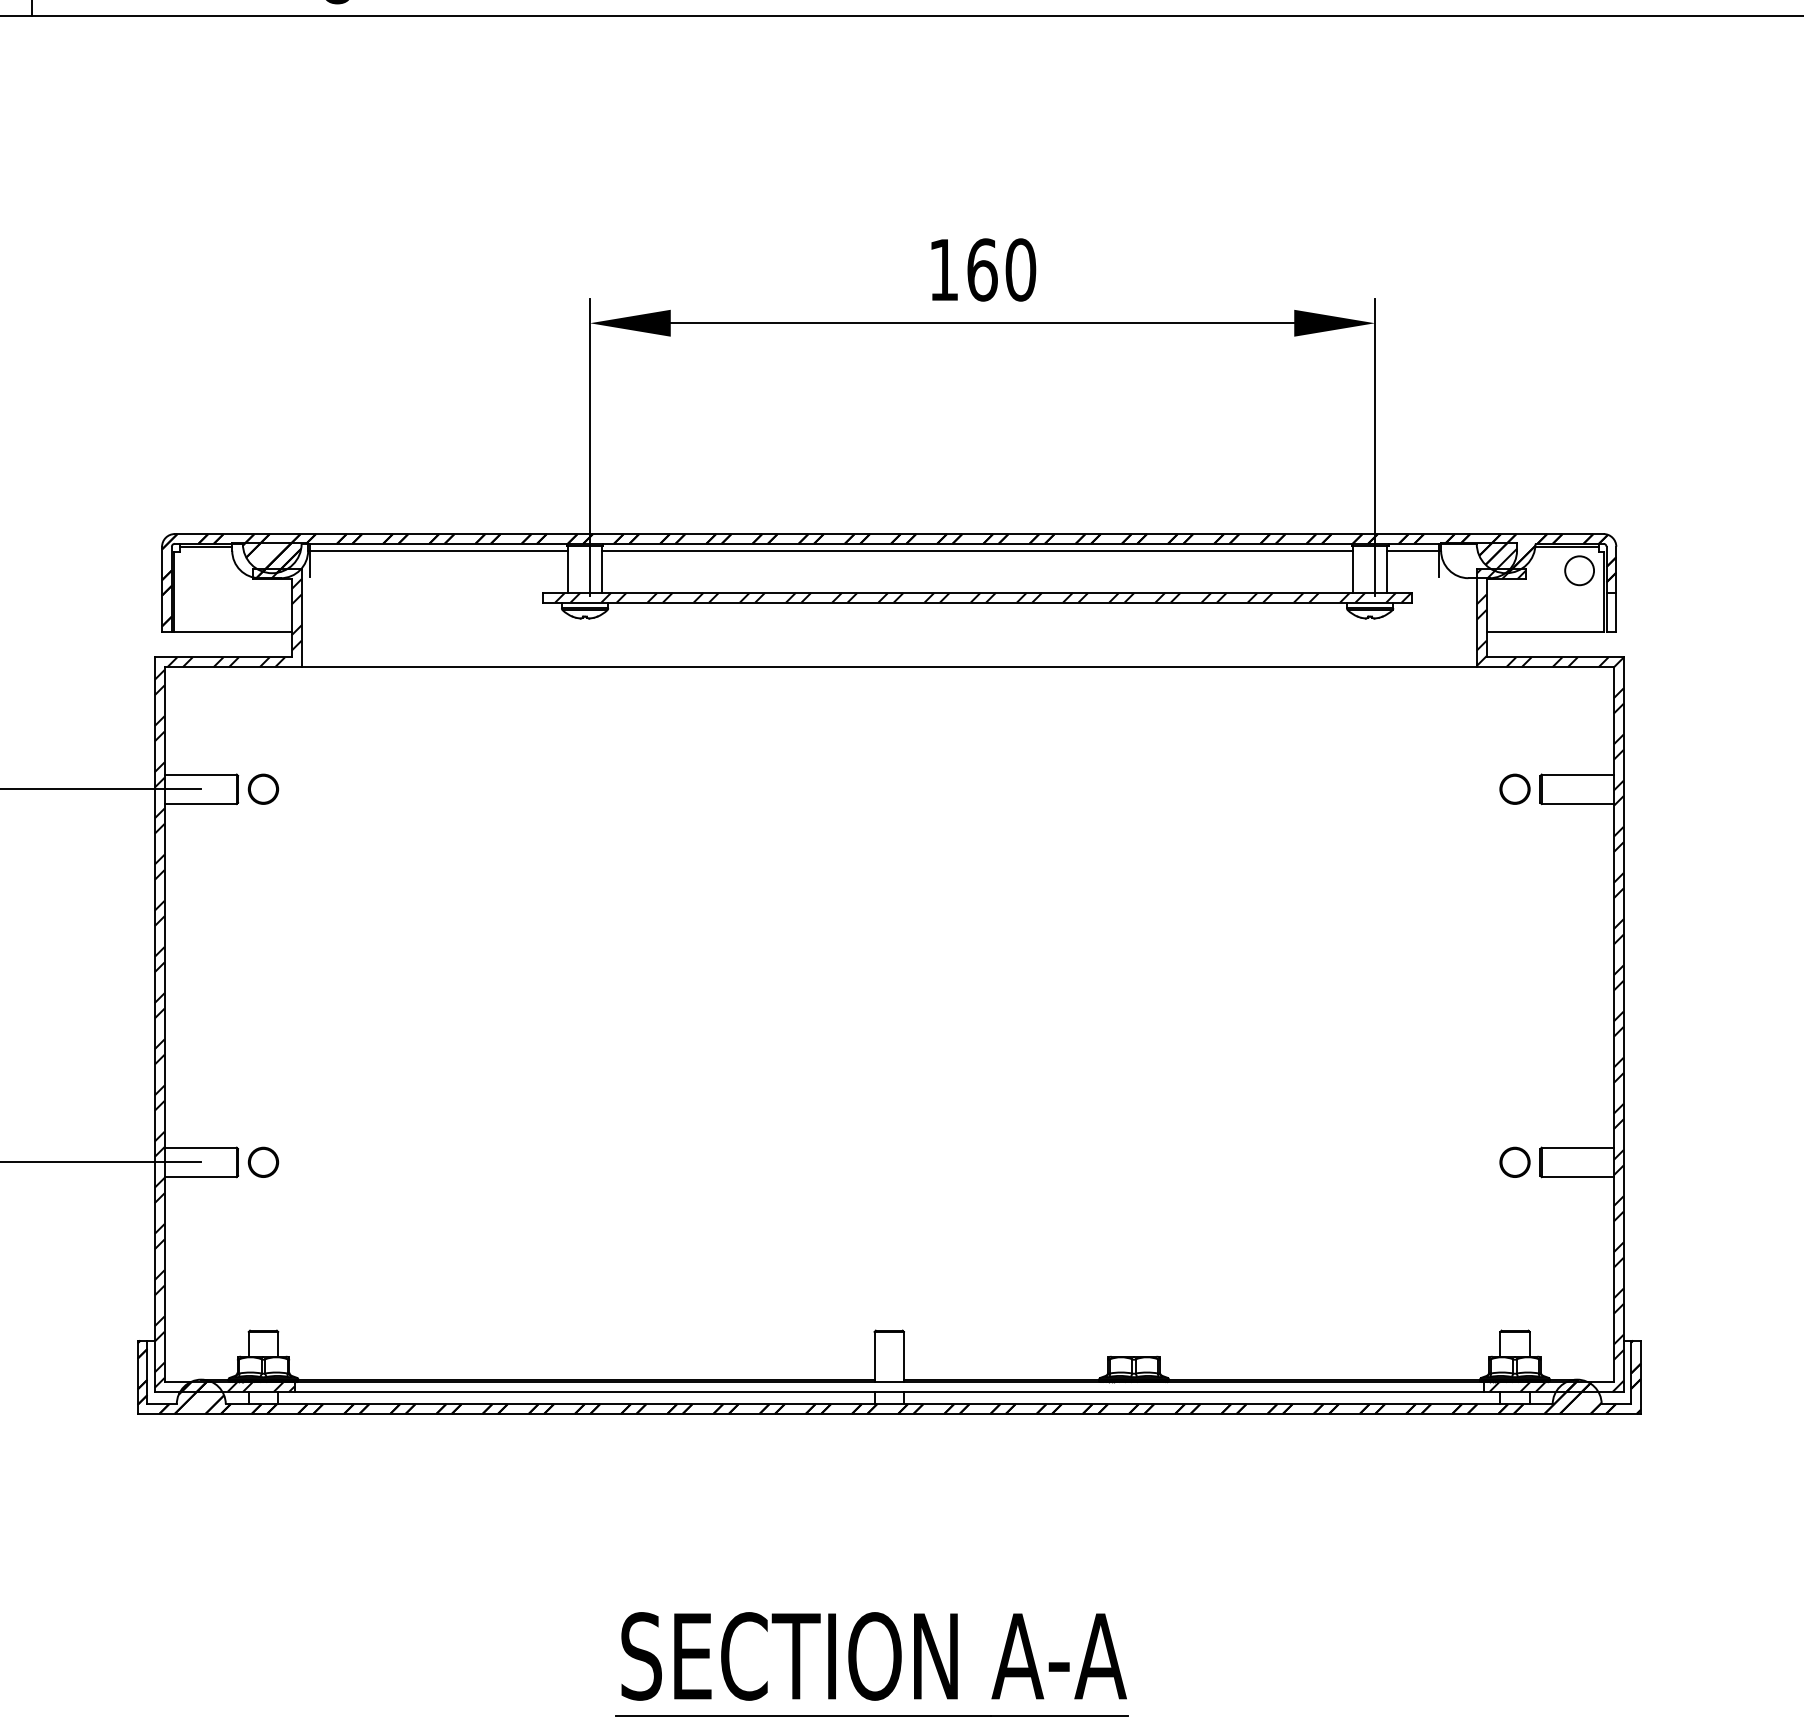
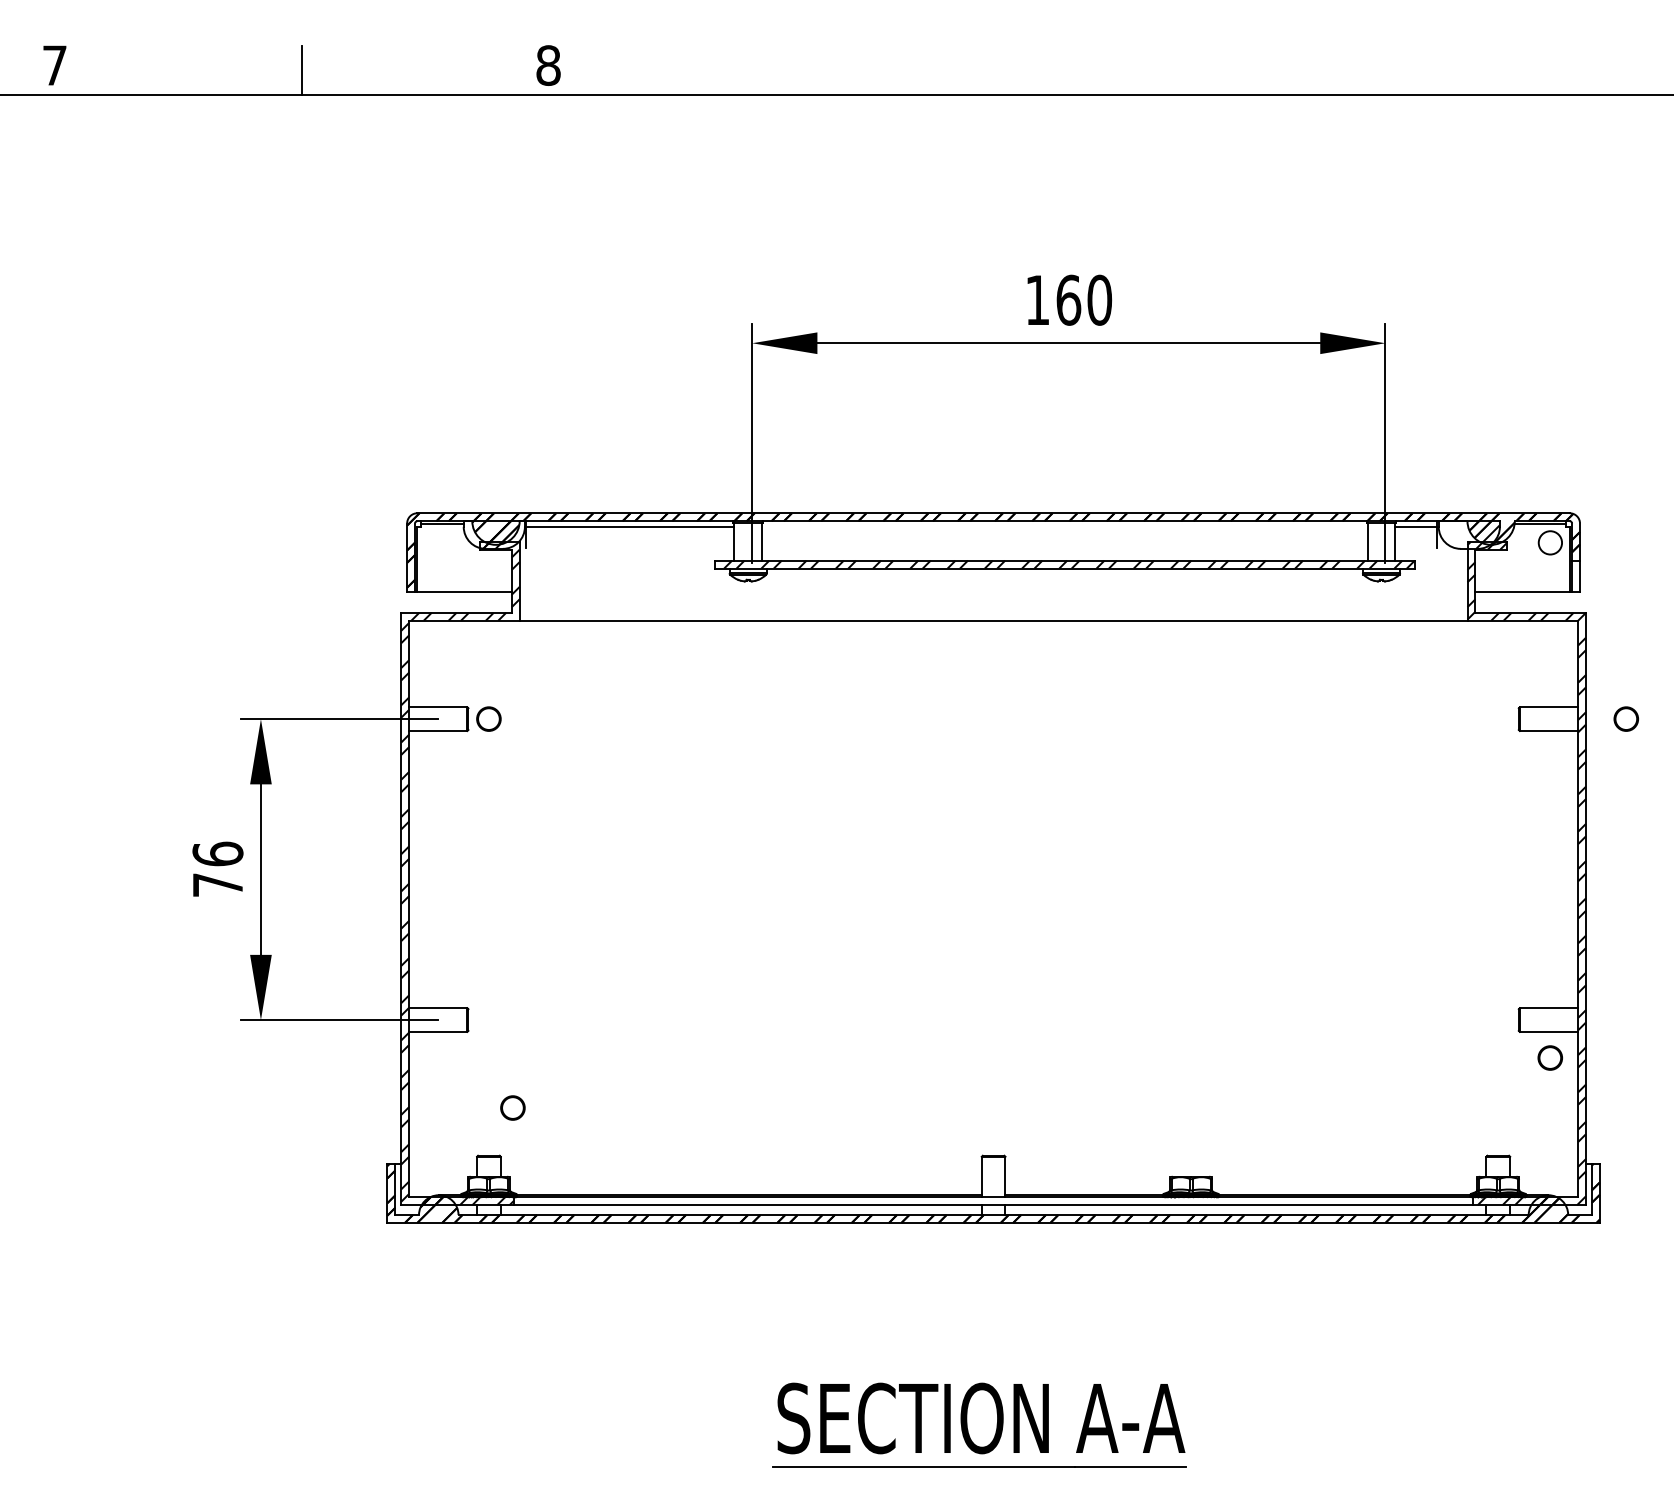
line: (977, 550) -> (1064, 526), removed
circle: (1514, 788) -> (1625, 718), moved
circle: (262, 1161) -> (512, 1107), moved
circle: (1514, 1161) -> (1549, 1057), moved

